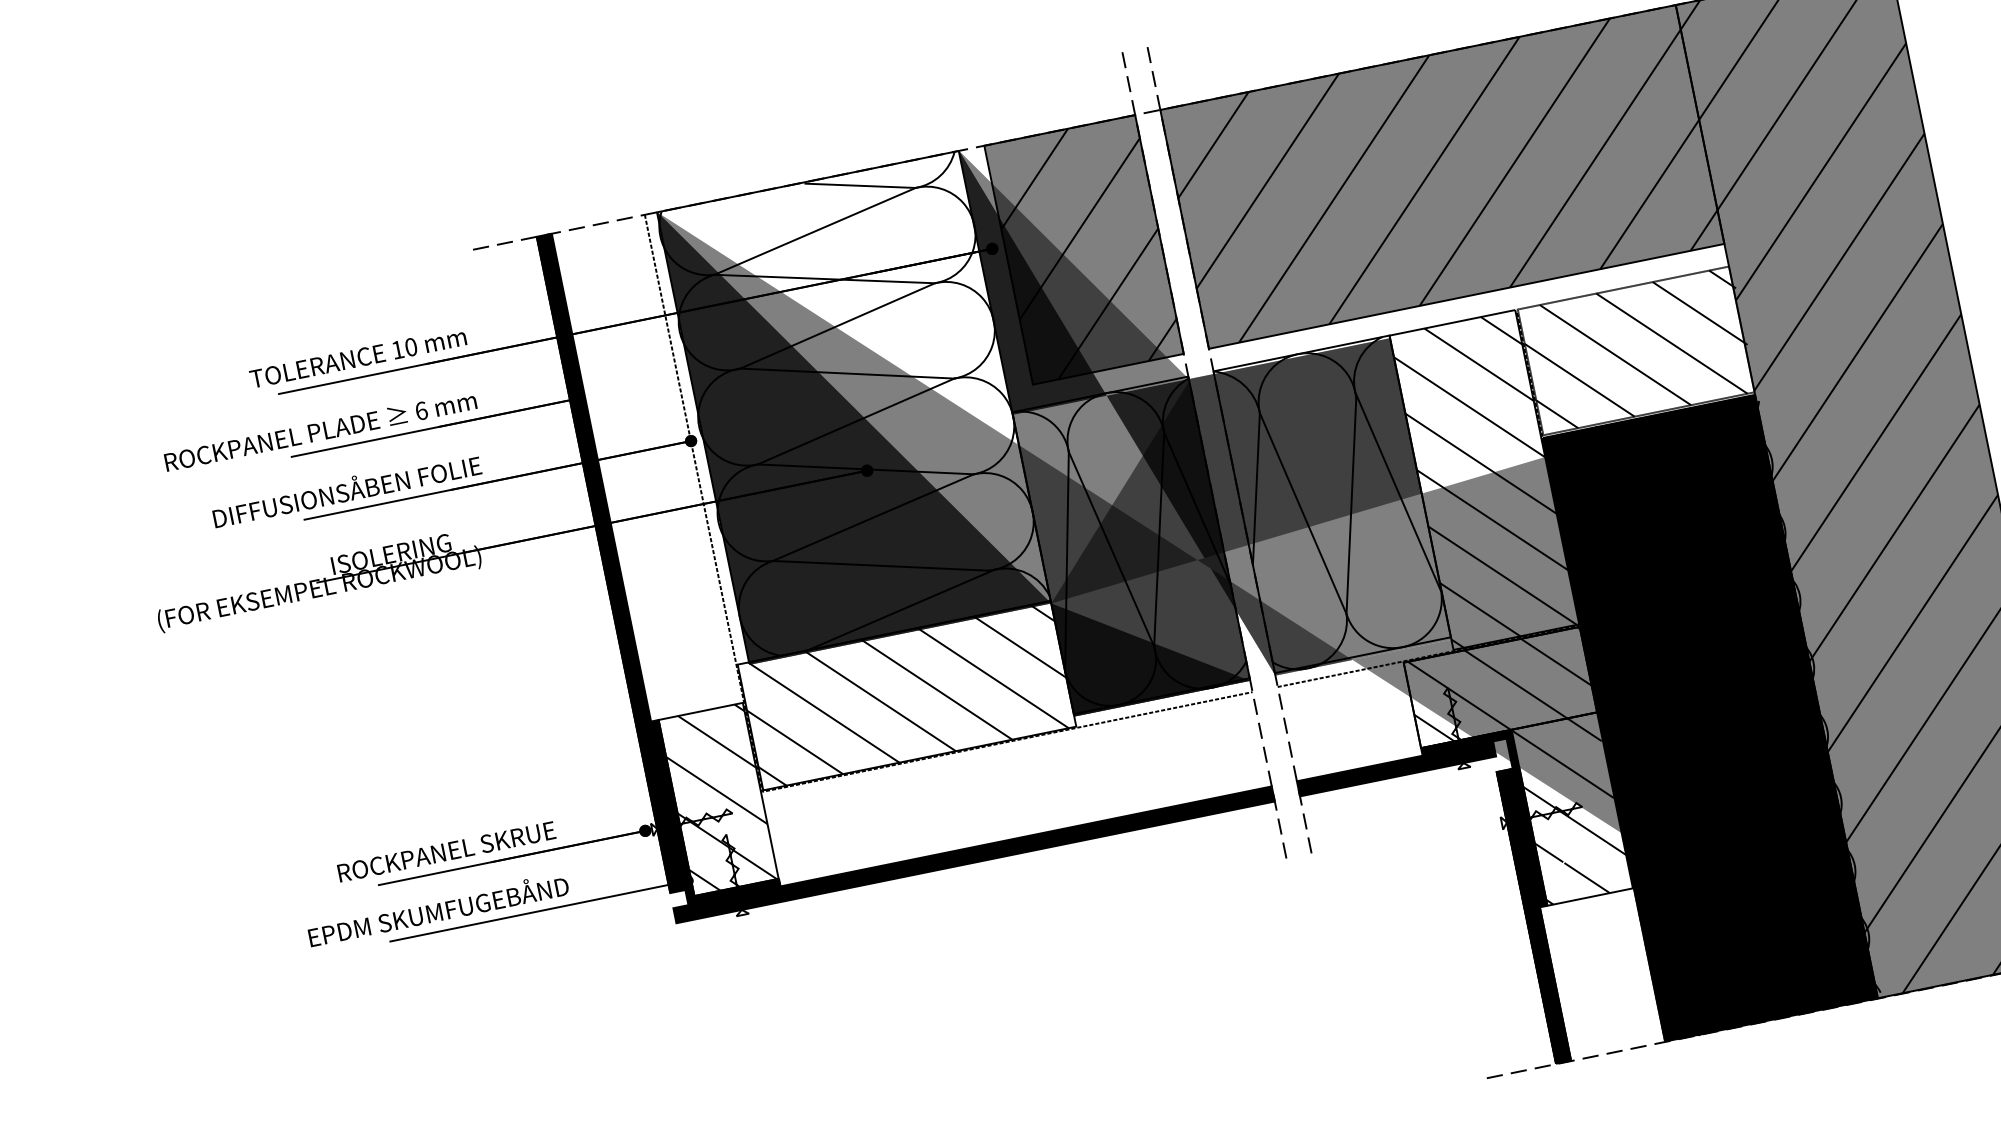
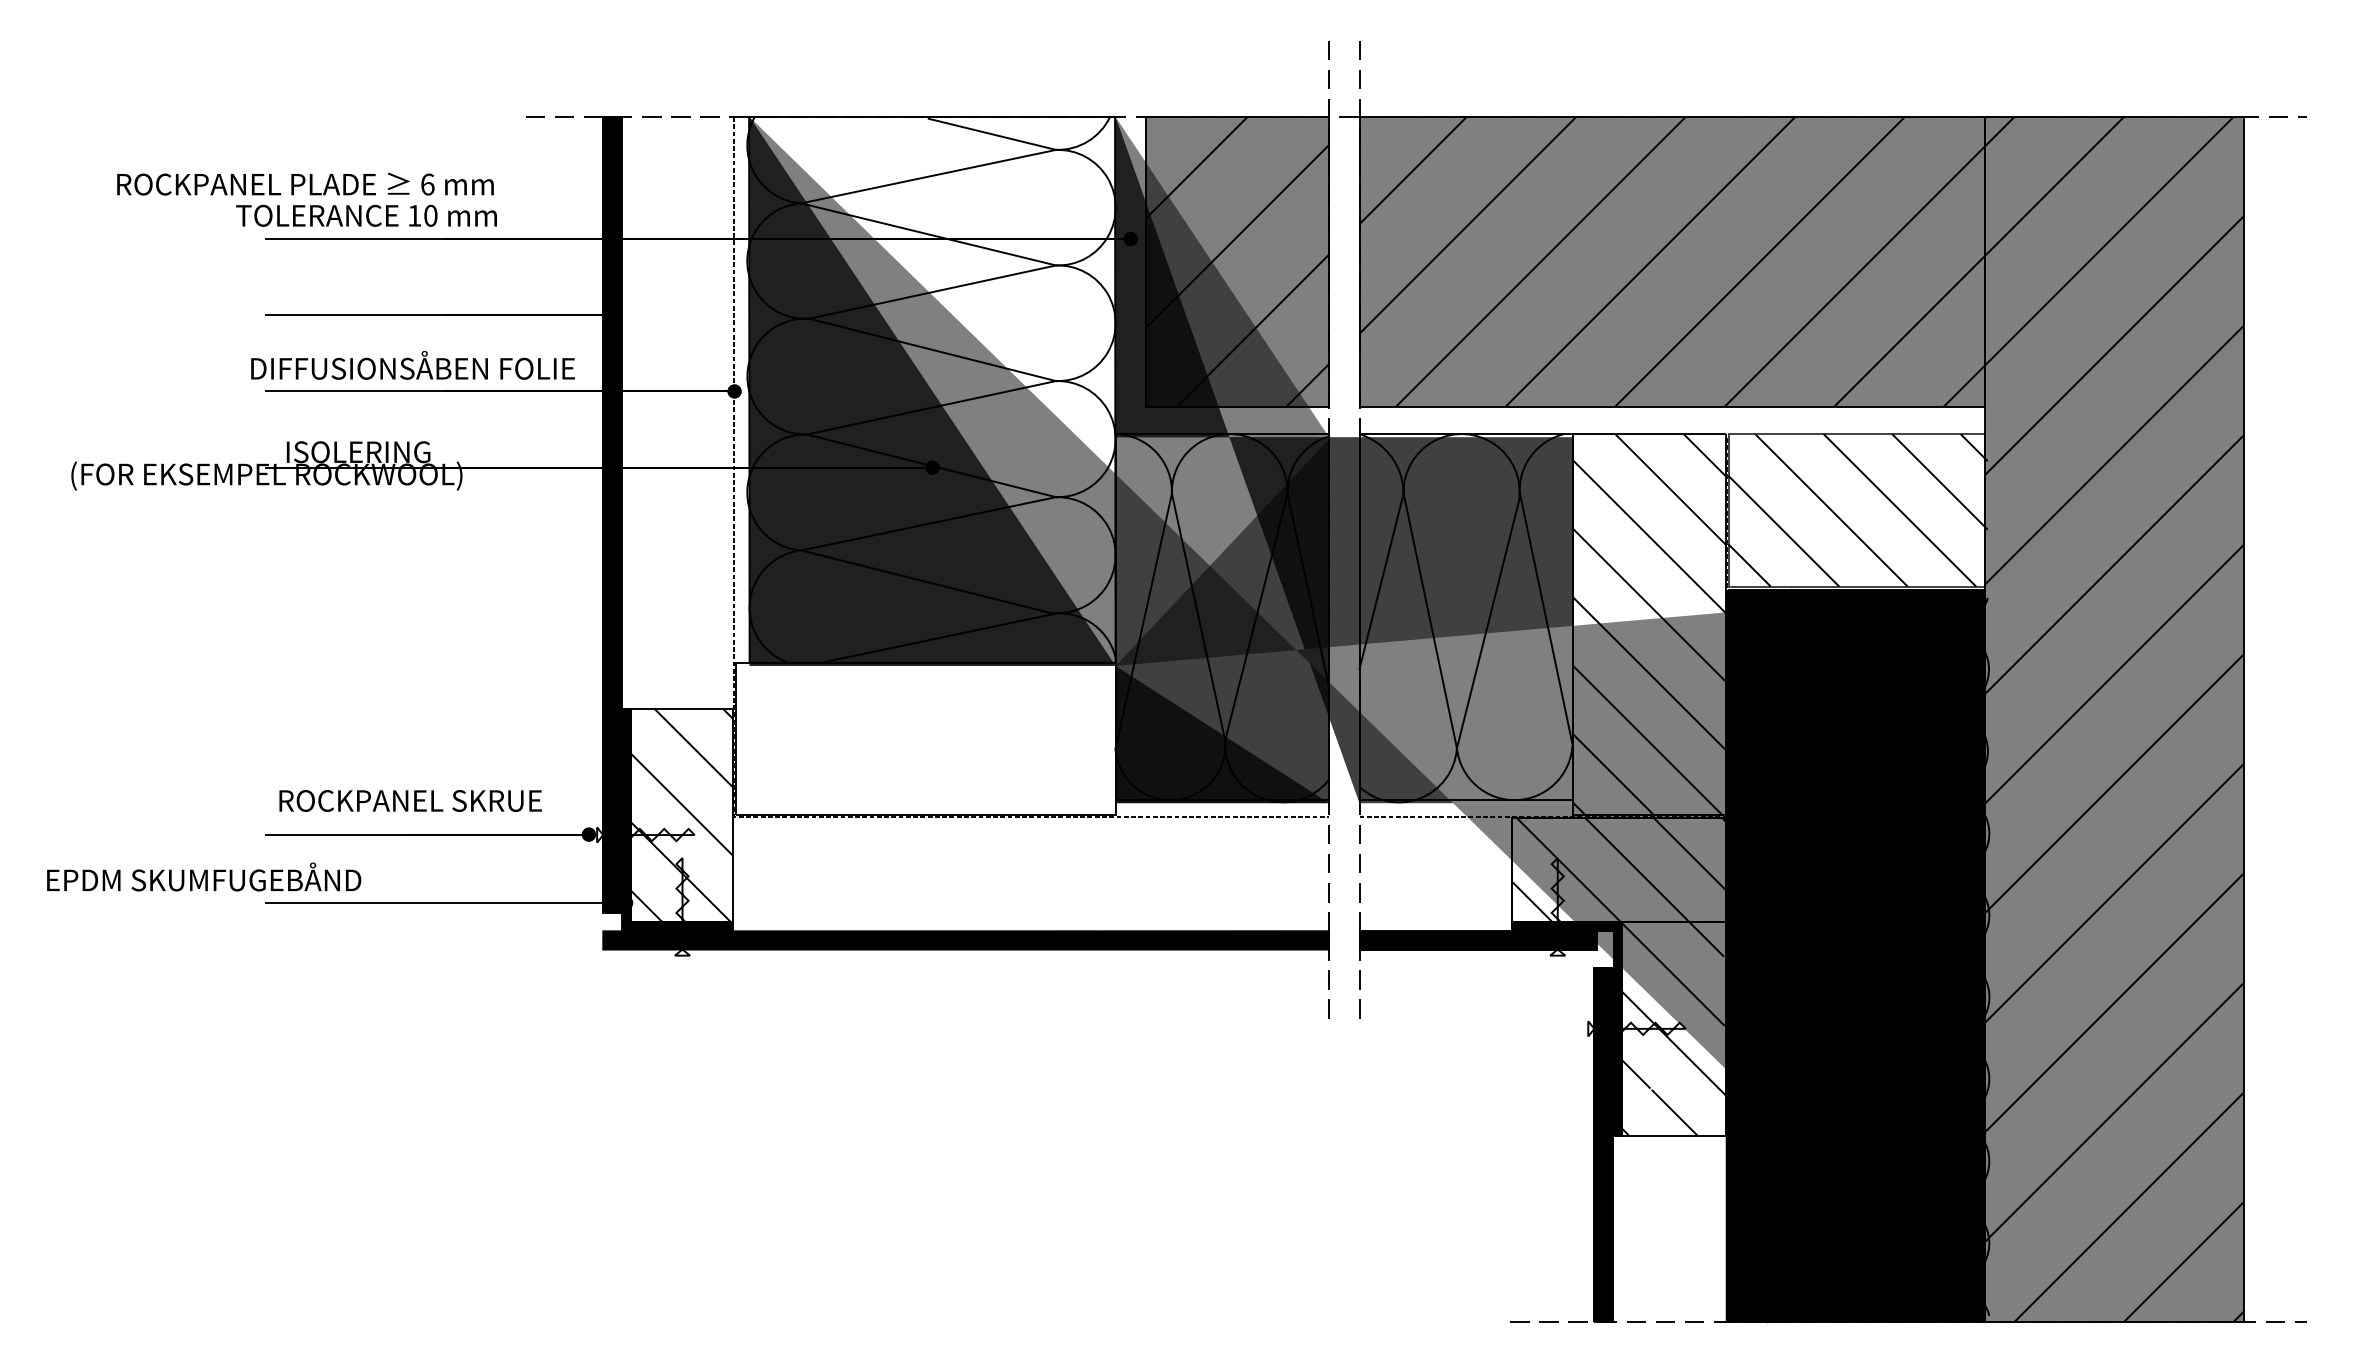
text: (320, 430) -> (305, 183), moved
text: (346, 489) -> (412, 365), moved
hatch: (905, 695) -> (924, 738), removed
text: (446, 851) -> (410, 800), moved
text: (438, 908) -> (204, 876), moved

